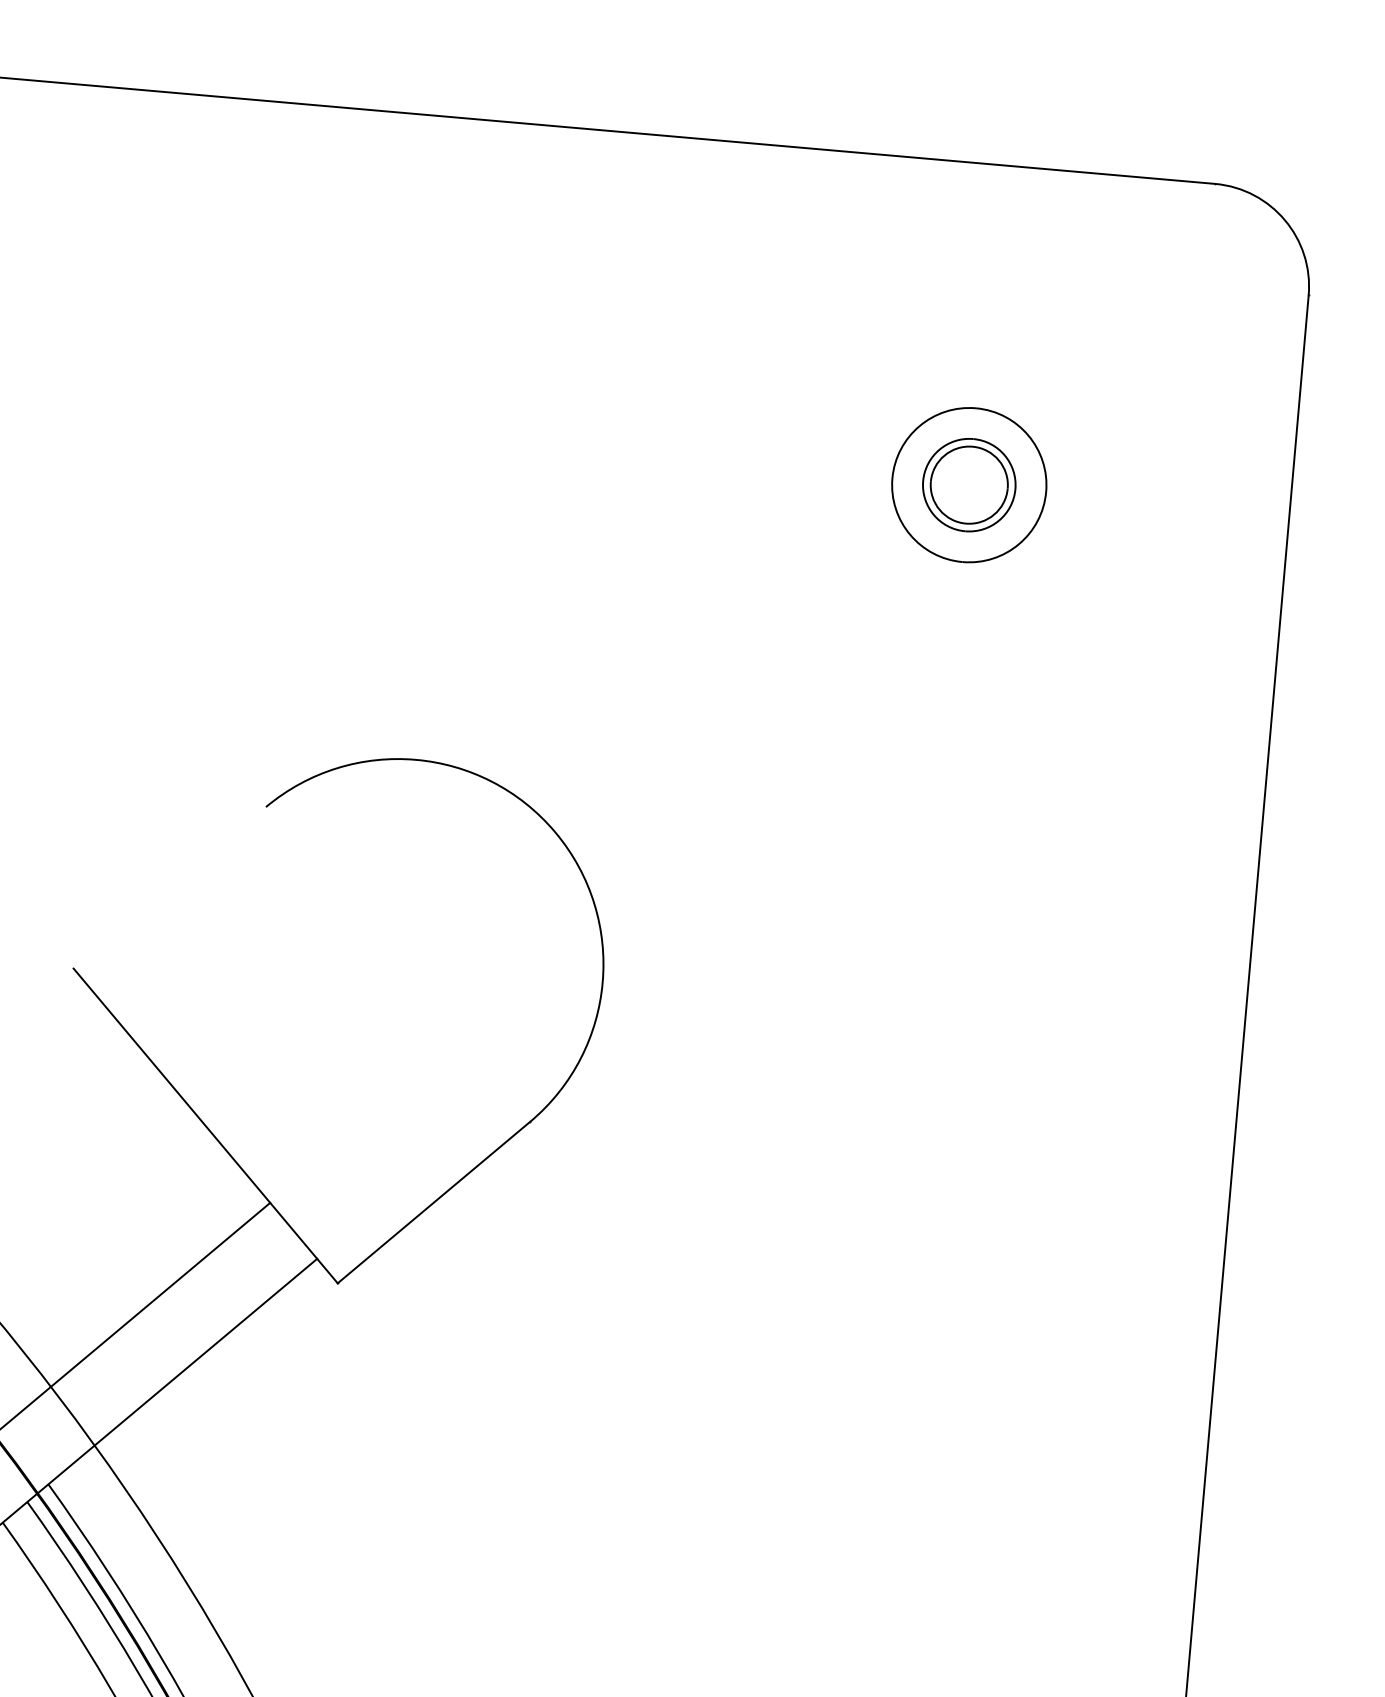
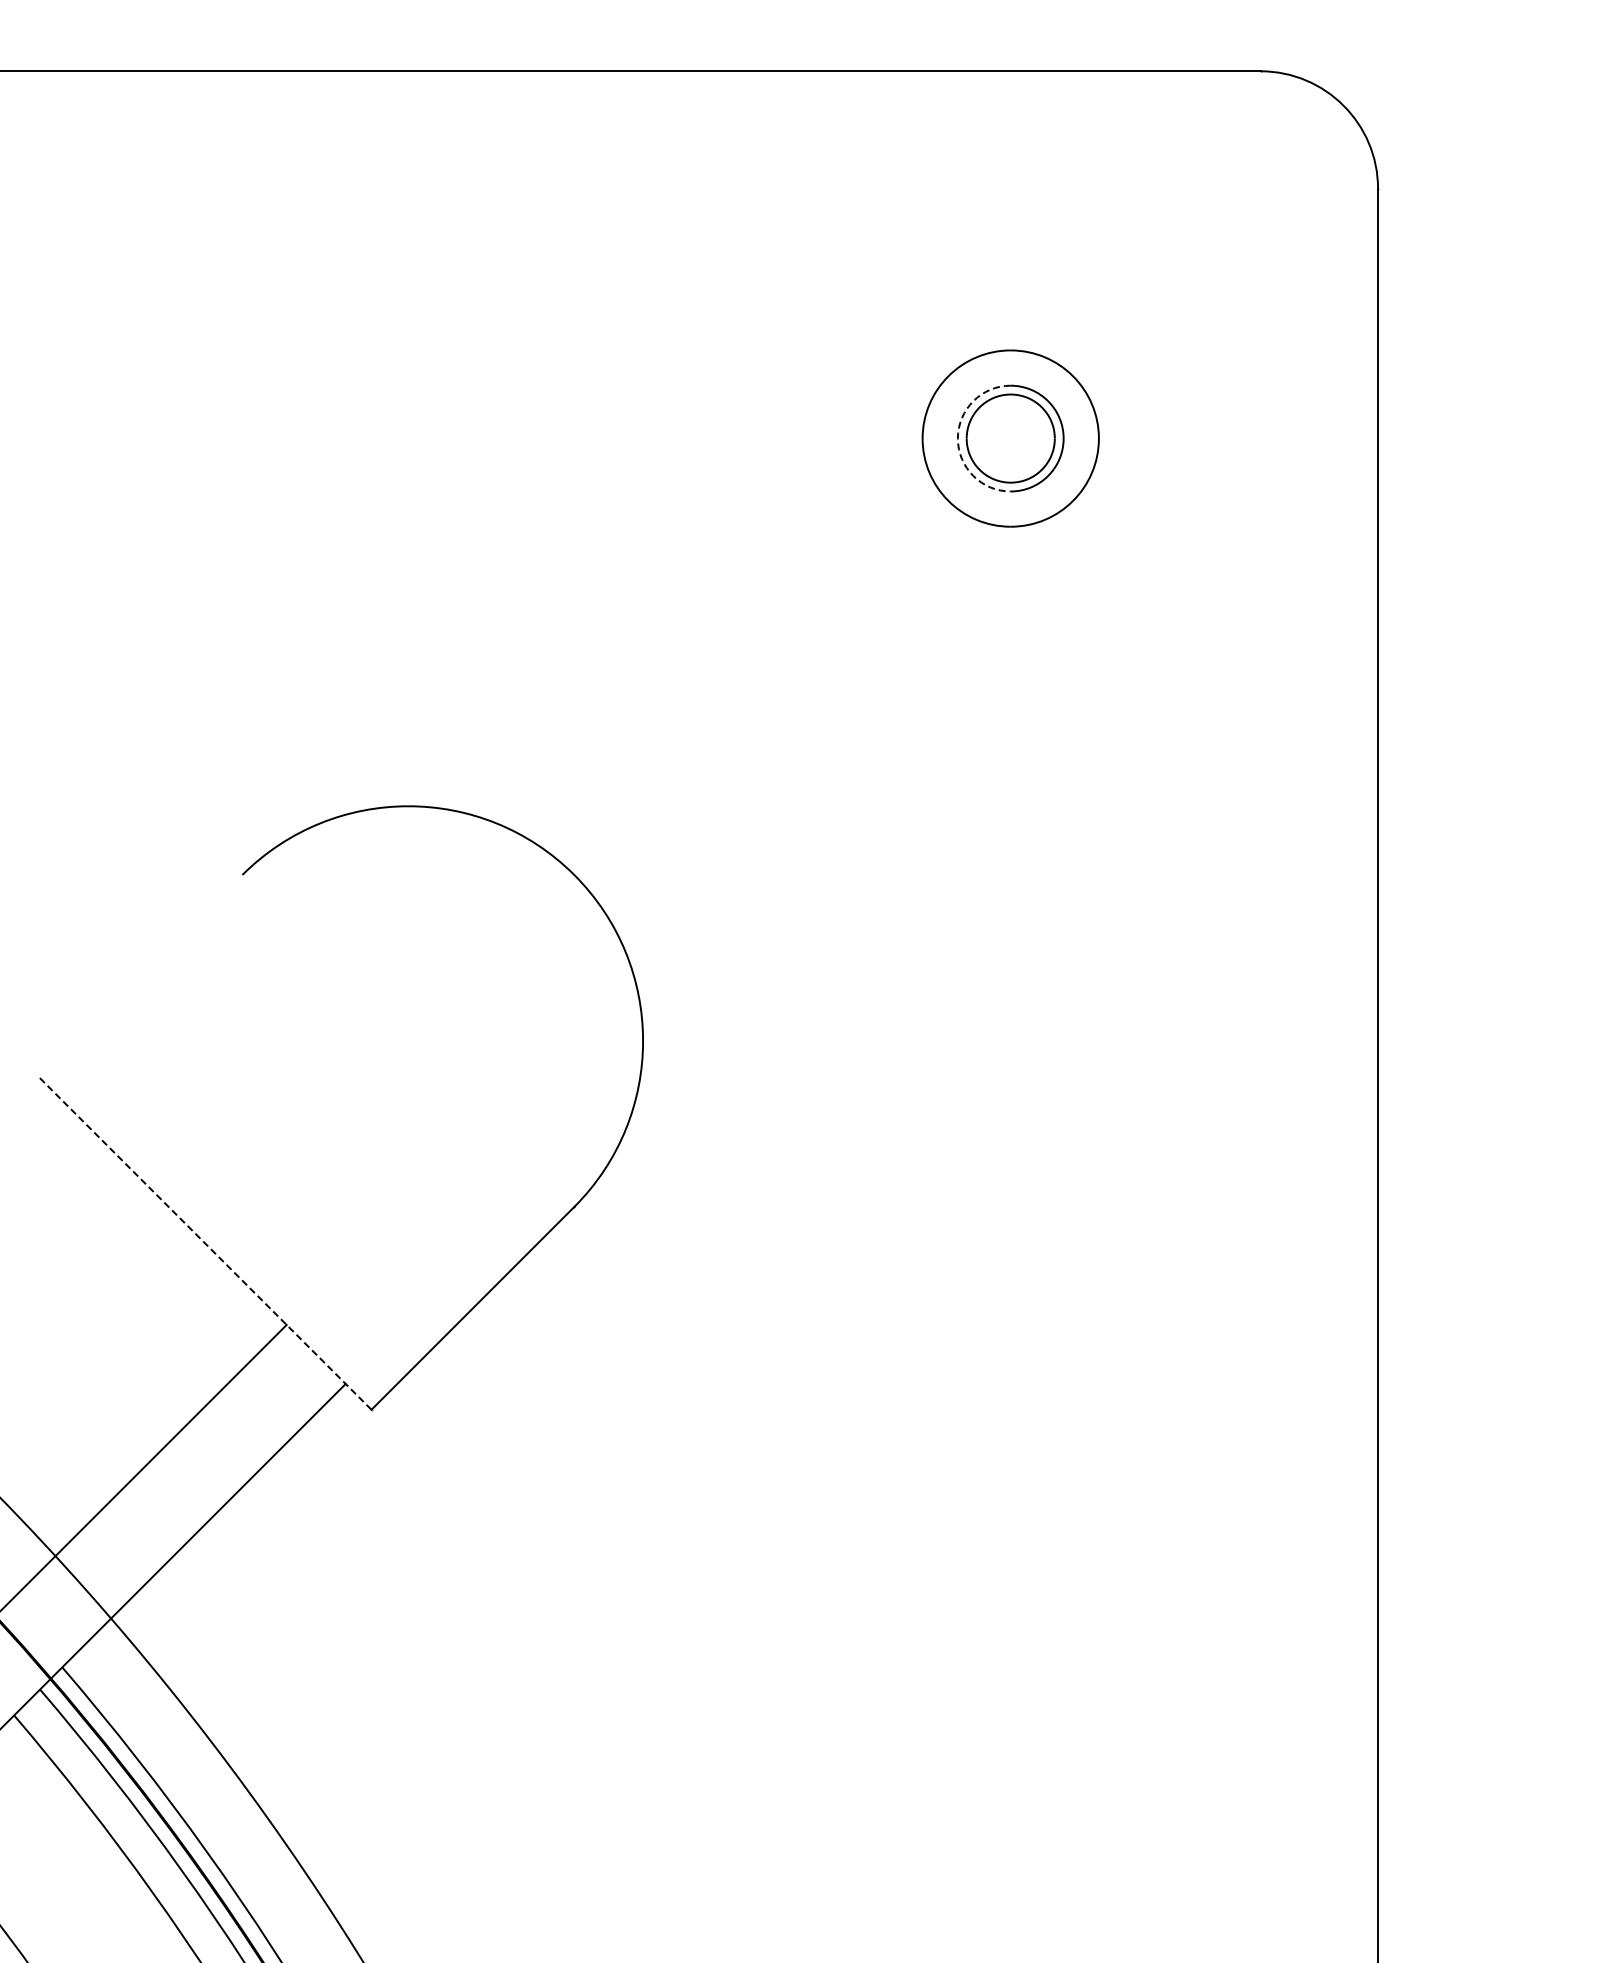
arc: (922, 481) -> (957, 438), solid -> dashed
line: (205, 1125) -> (205, 1243), solid -> dashed

